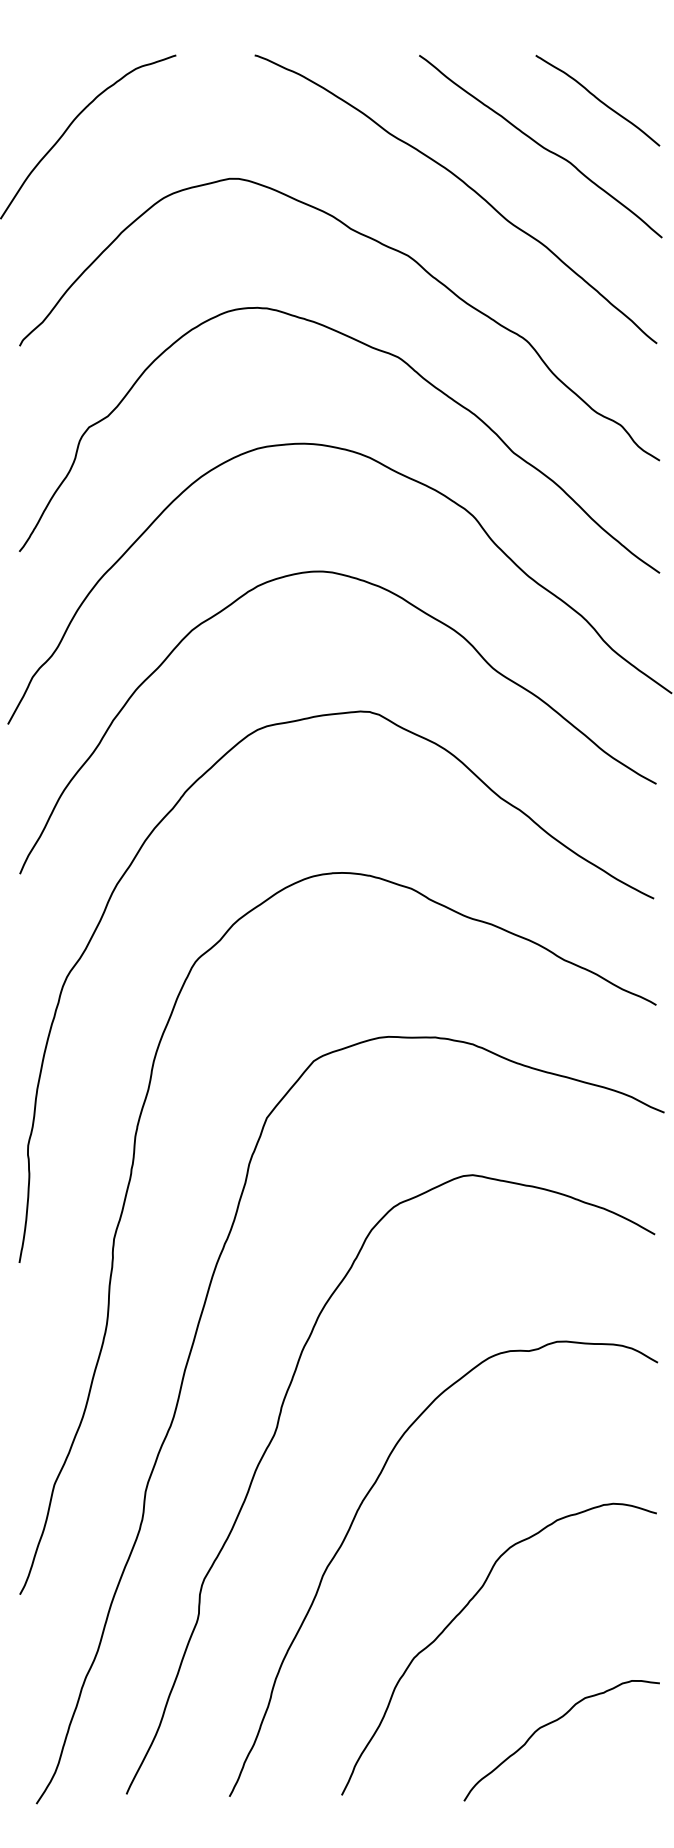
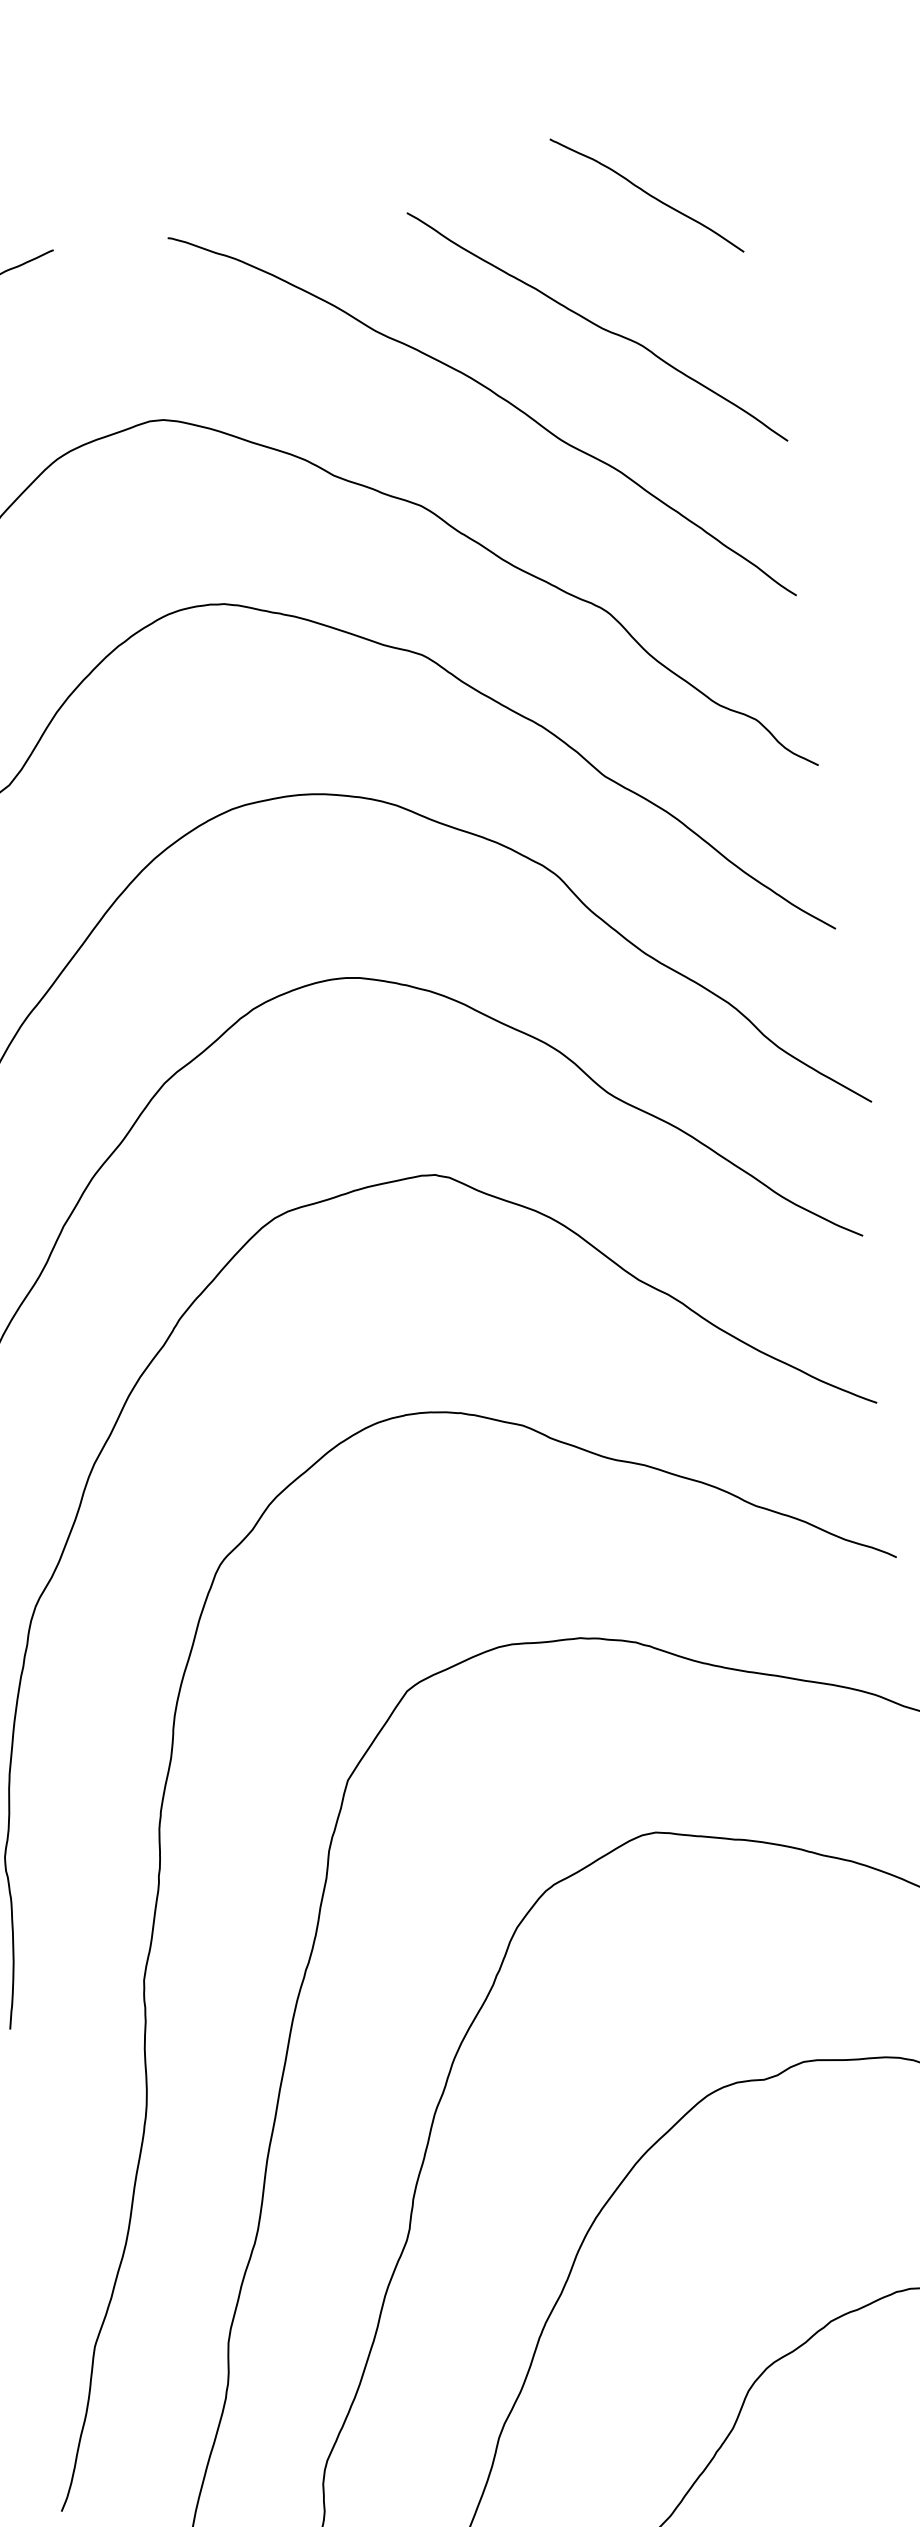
curve: (597, 99) -> (646, 193), moved

